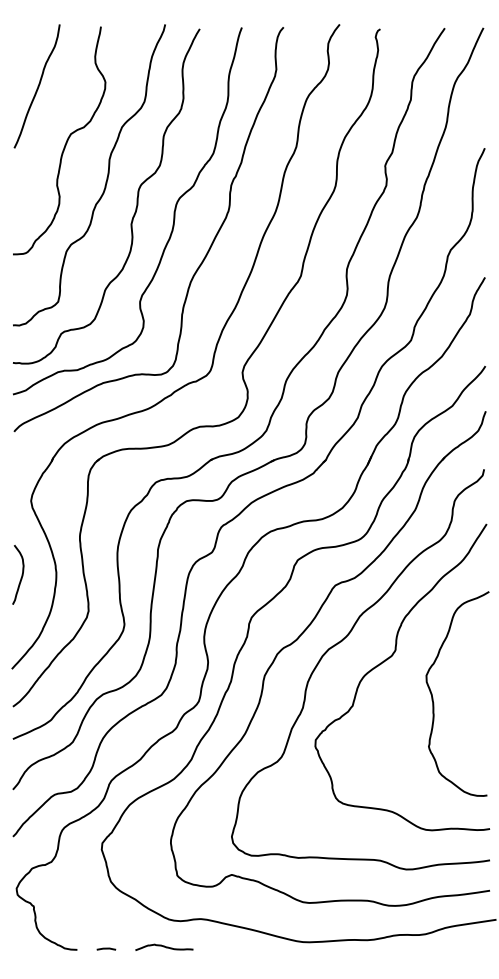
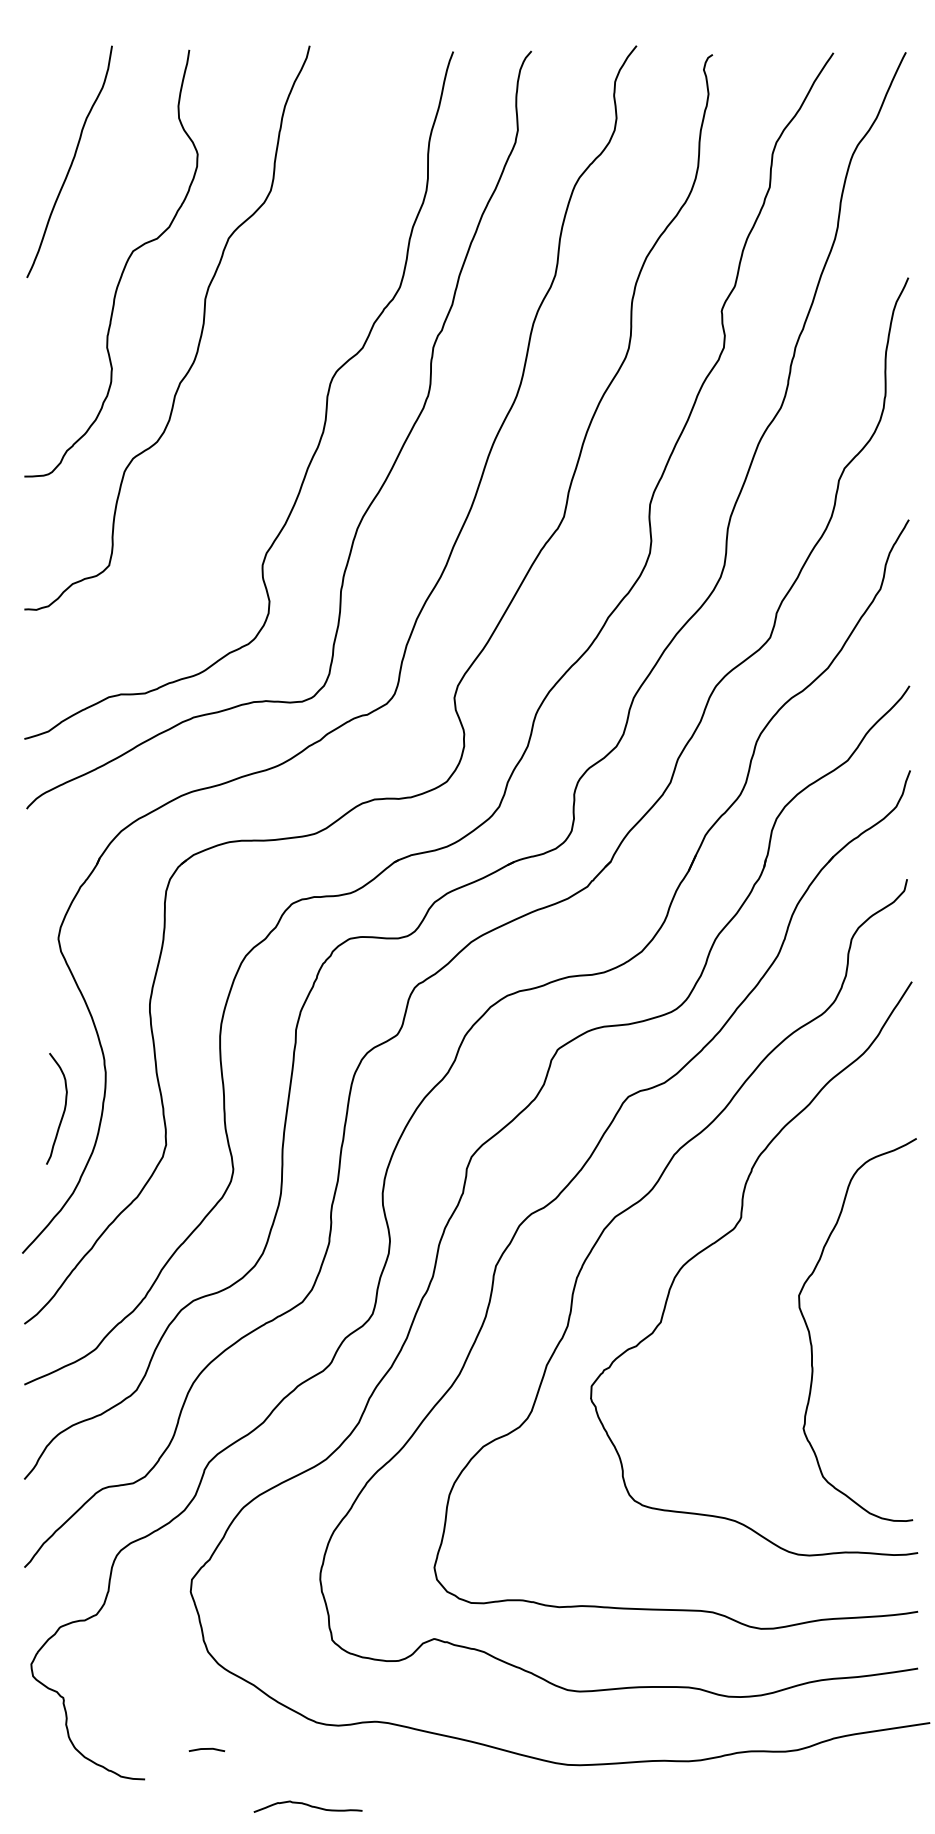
curve: (136, 198) -> (255, 371), removed
curve: (21, 574) -> (62, 1108), moved
curve: (433, 697) -> (812, 1336), moved
curve: (164, 946) -> (308, 1804), moved
line: (106, 948) -> (207, 1748), moved

